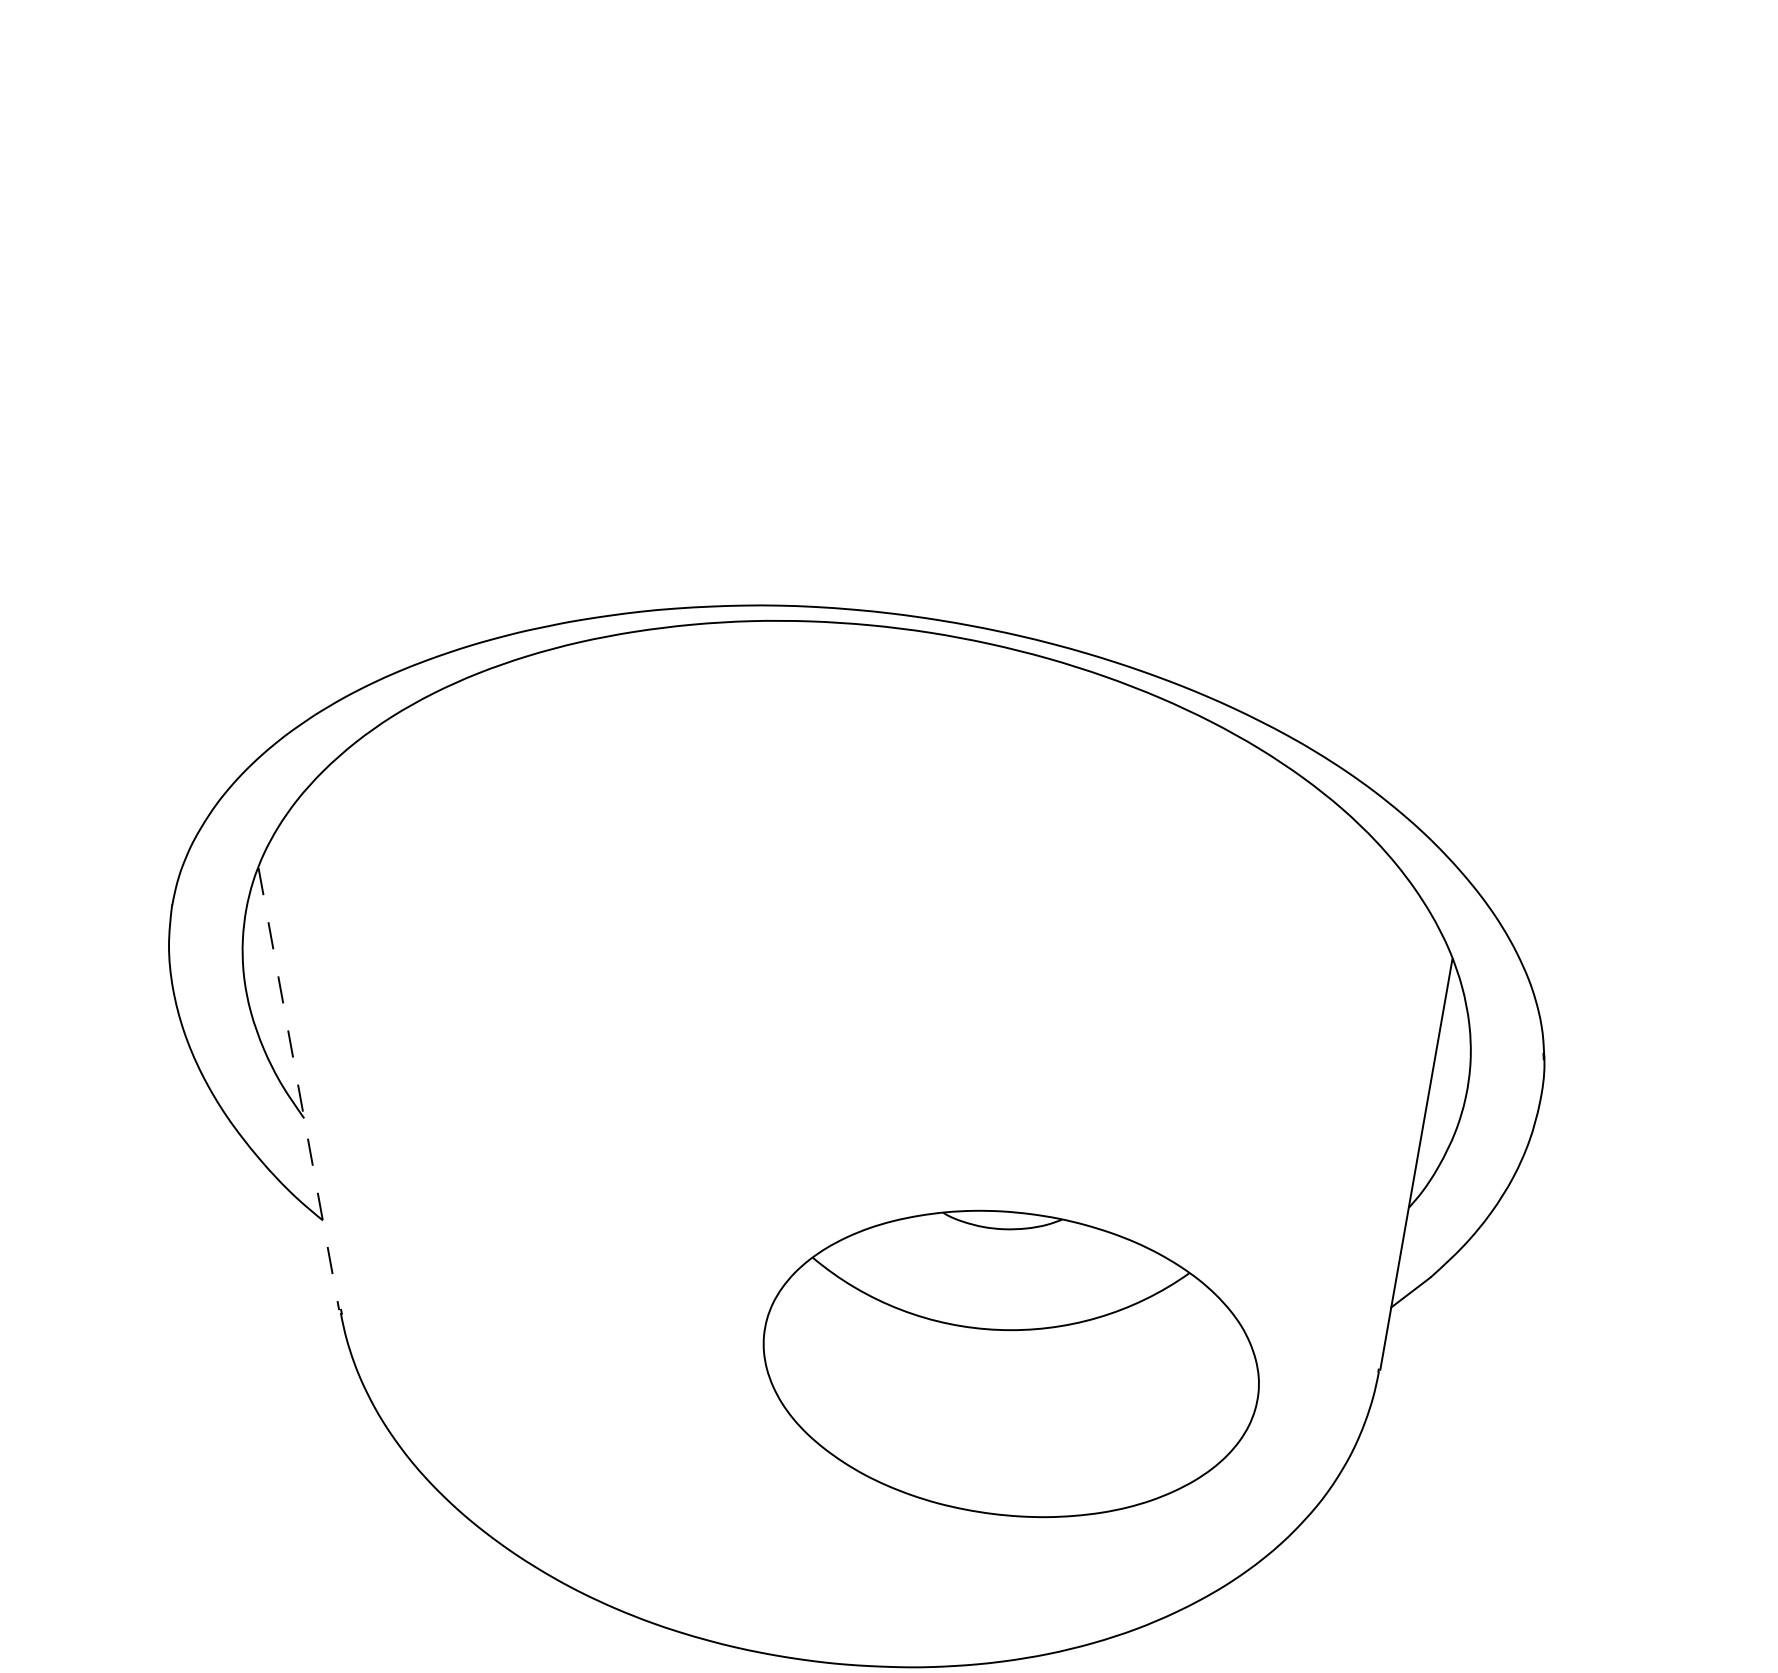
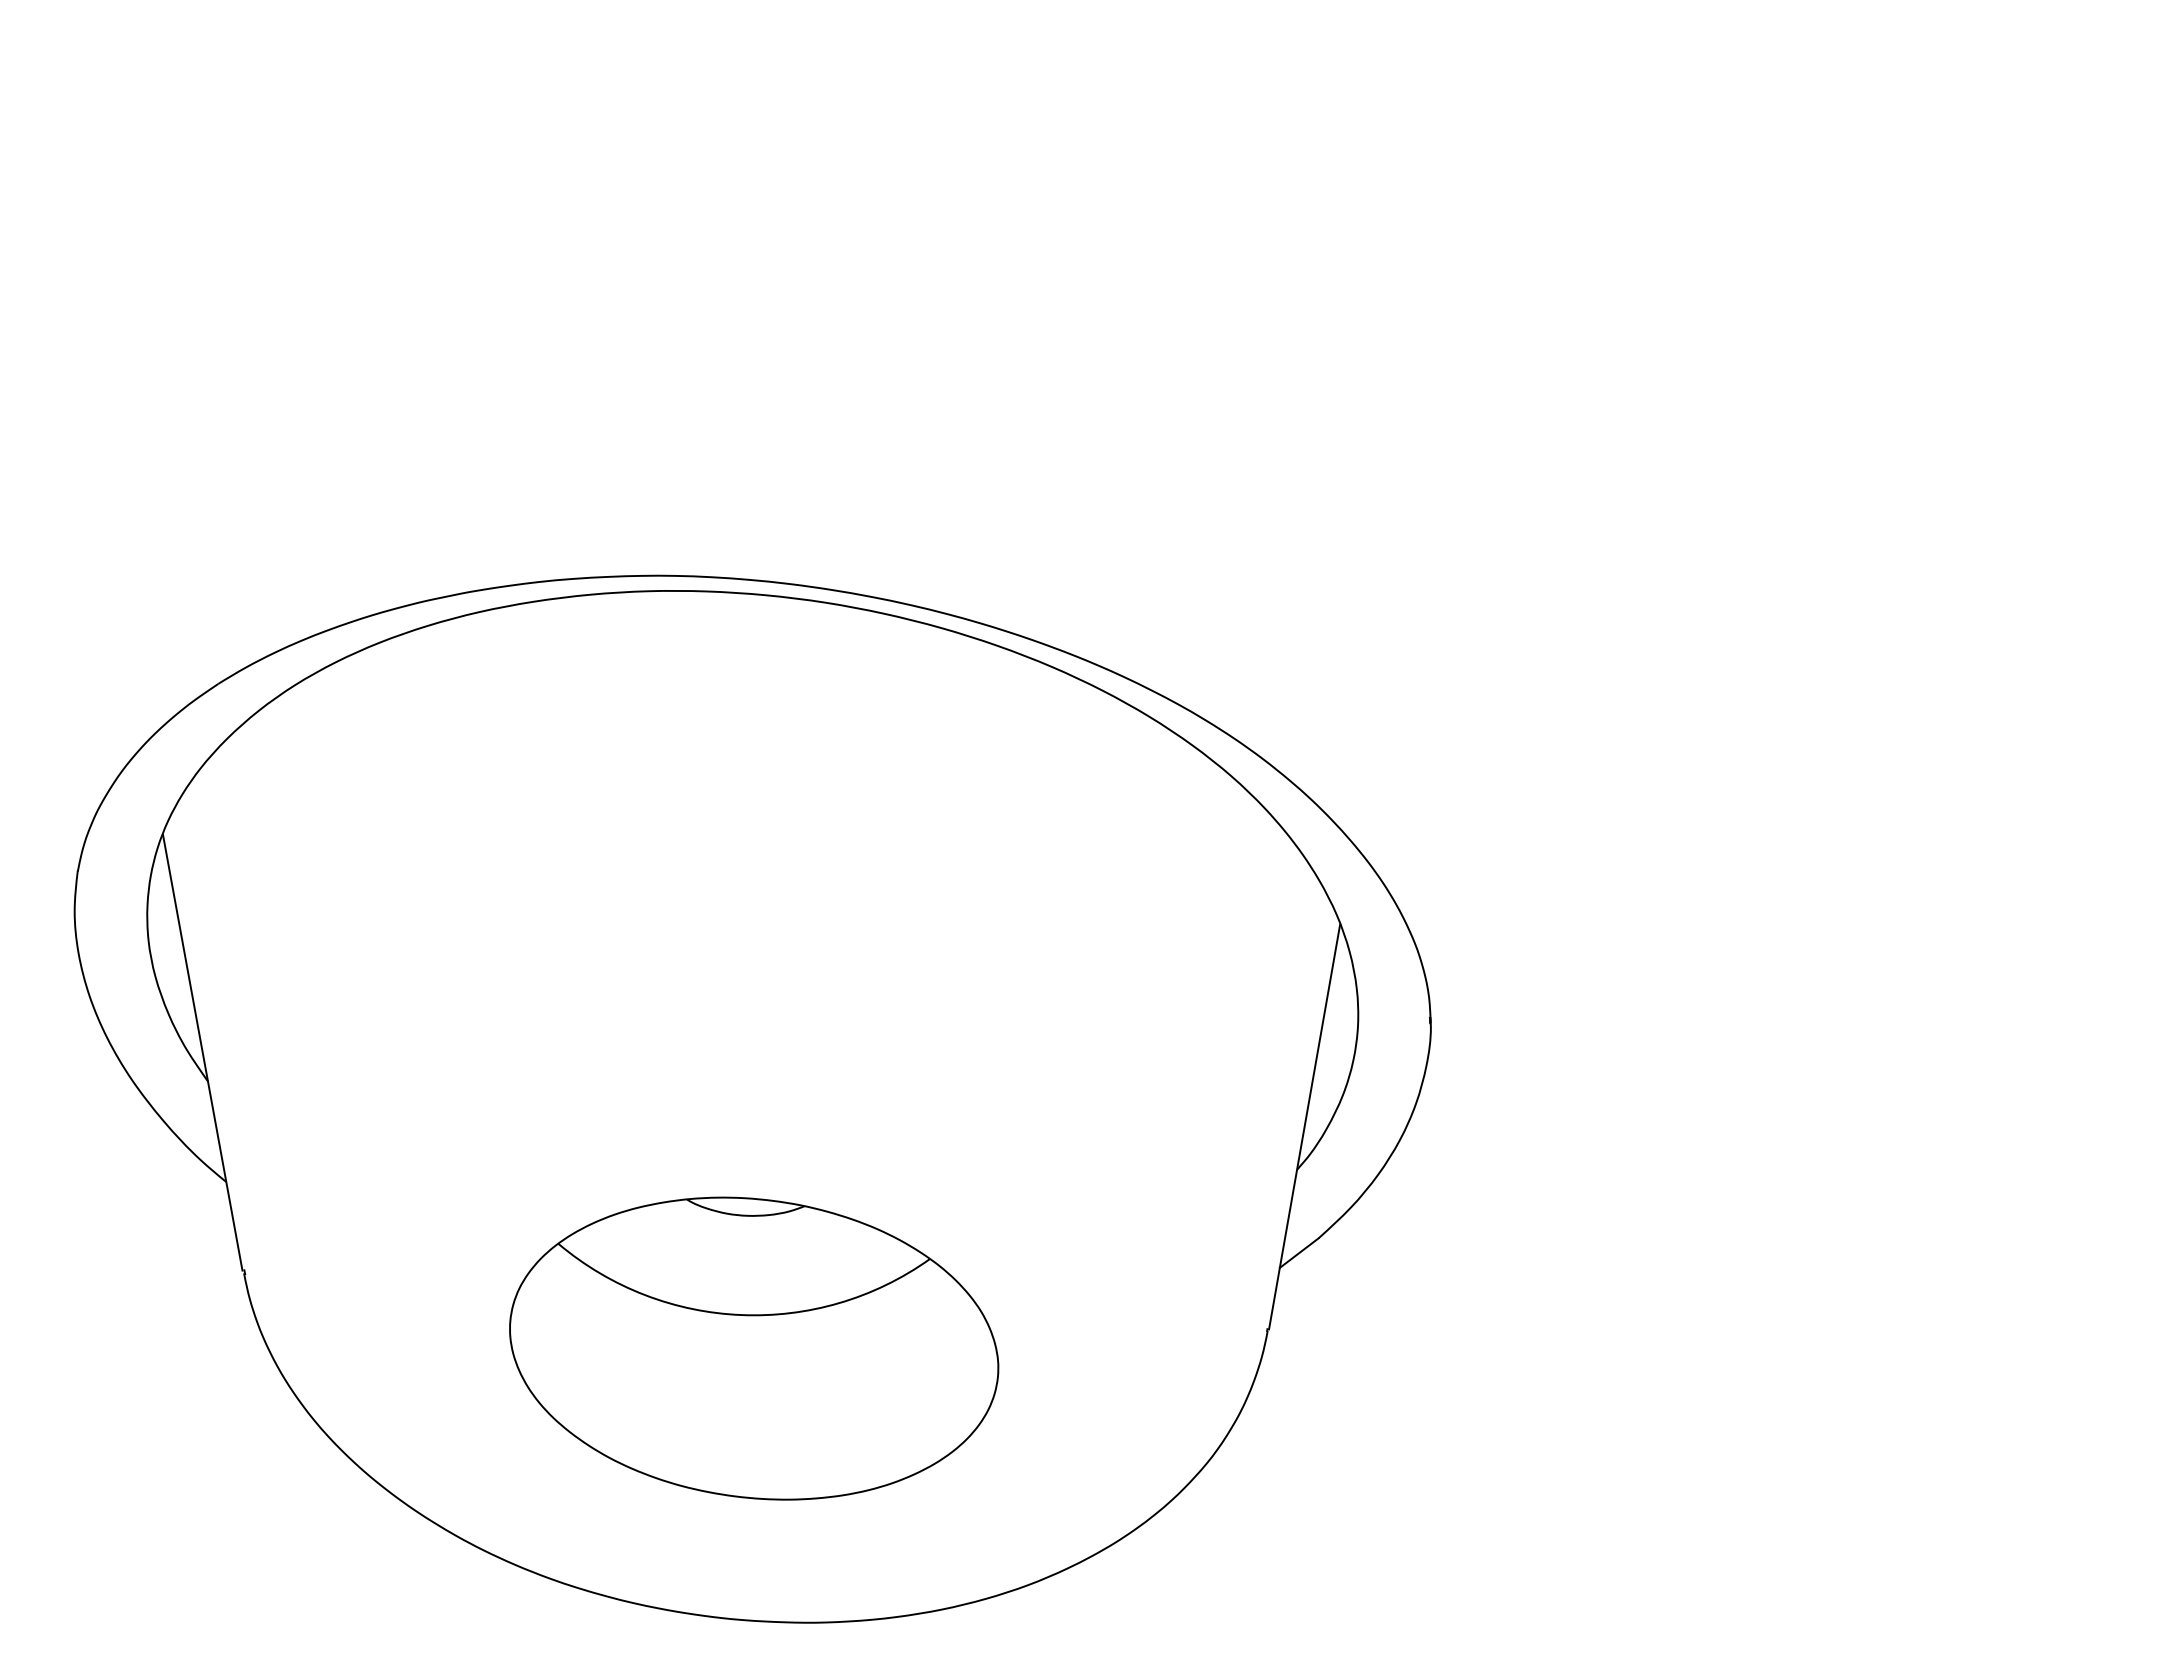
line: (298, 1088) -> (202, 1052), dashed -> solid
part: (1011, 1363) -> (754, 1348), moved

